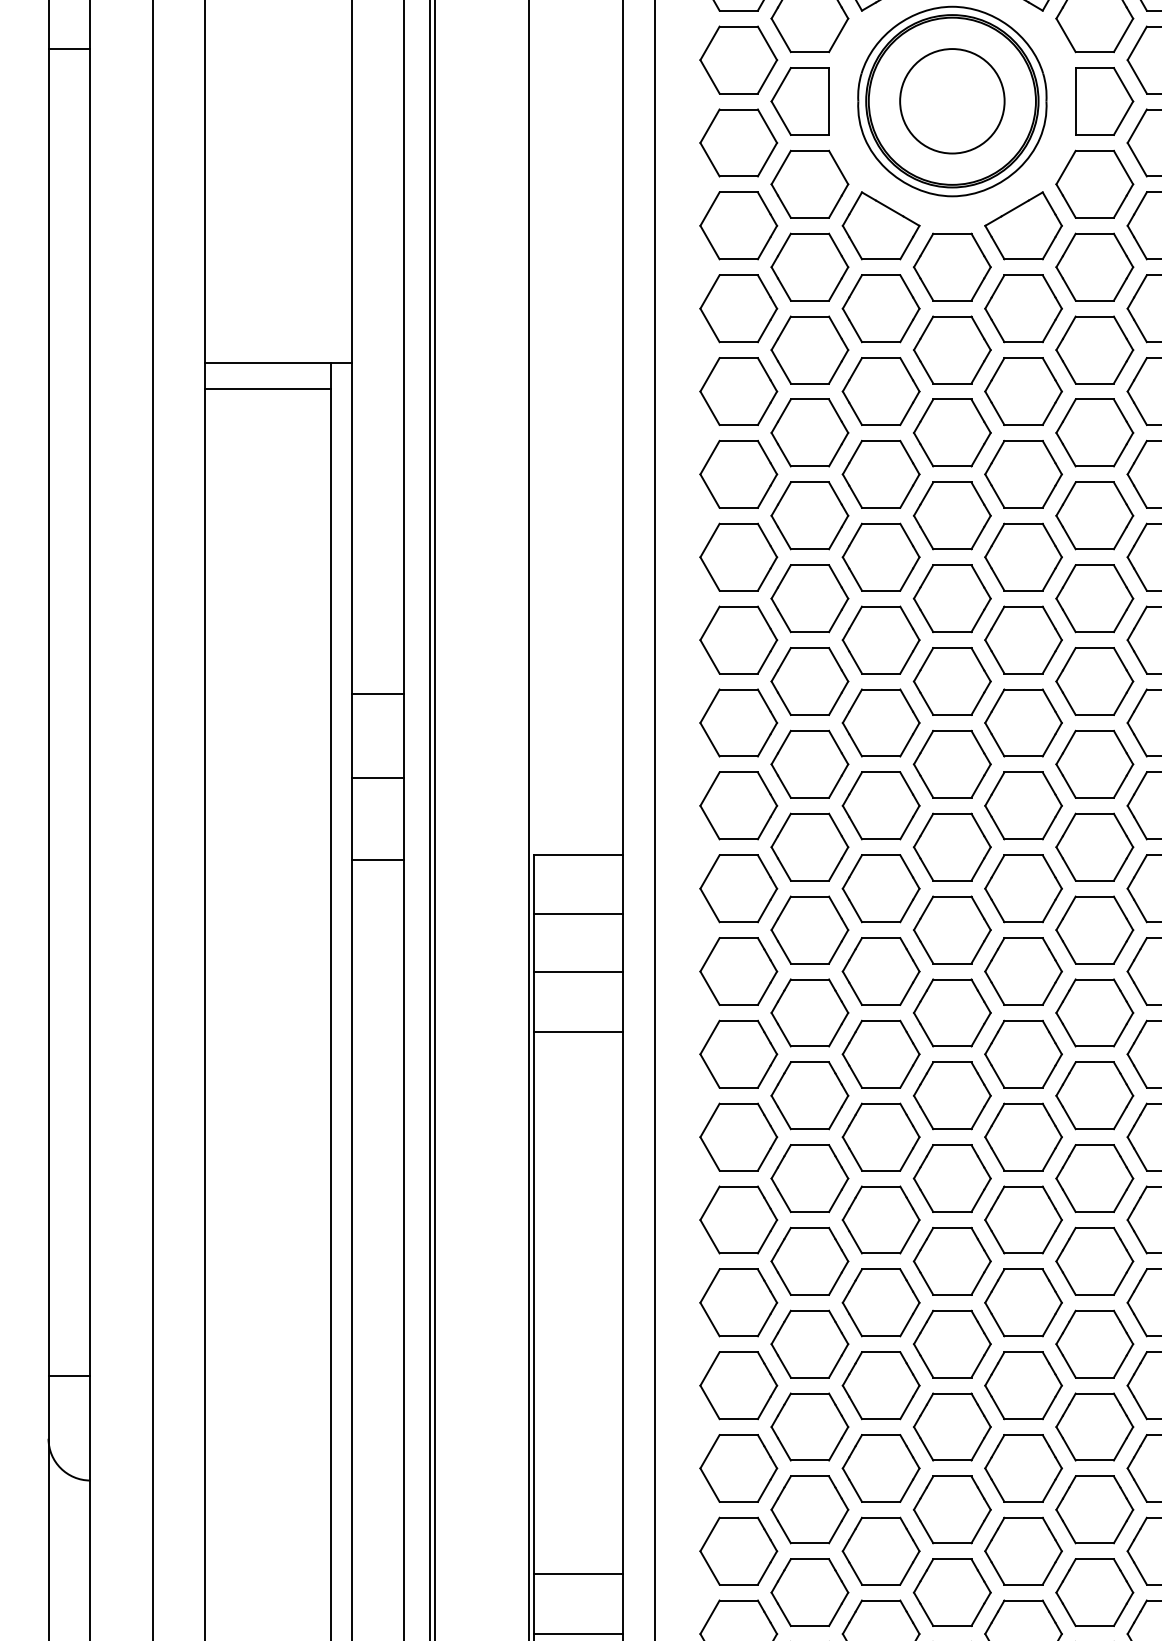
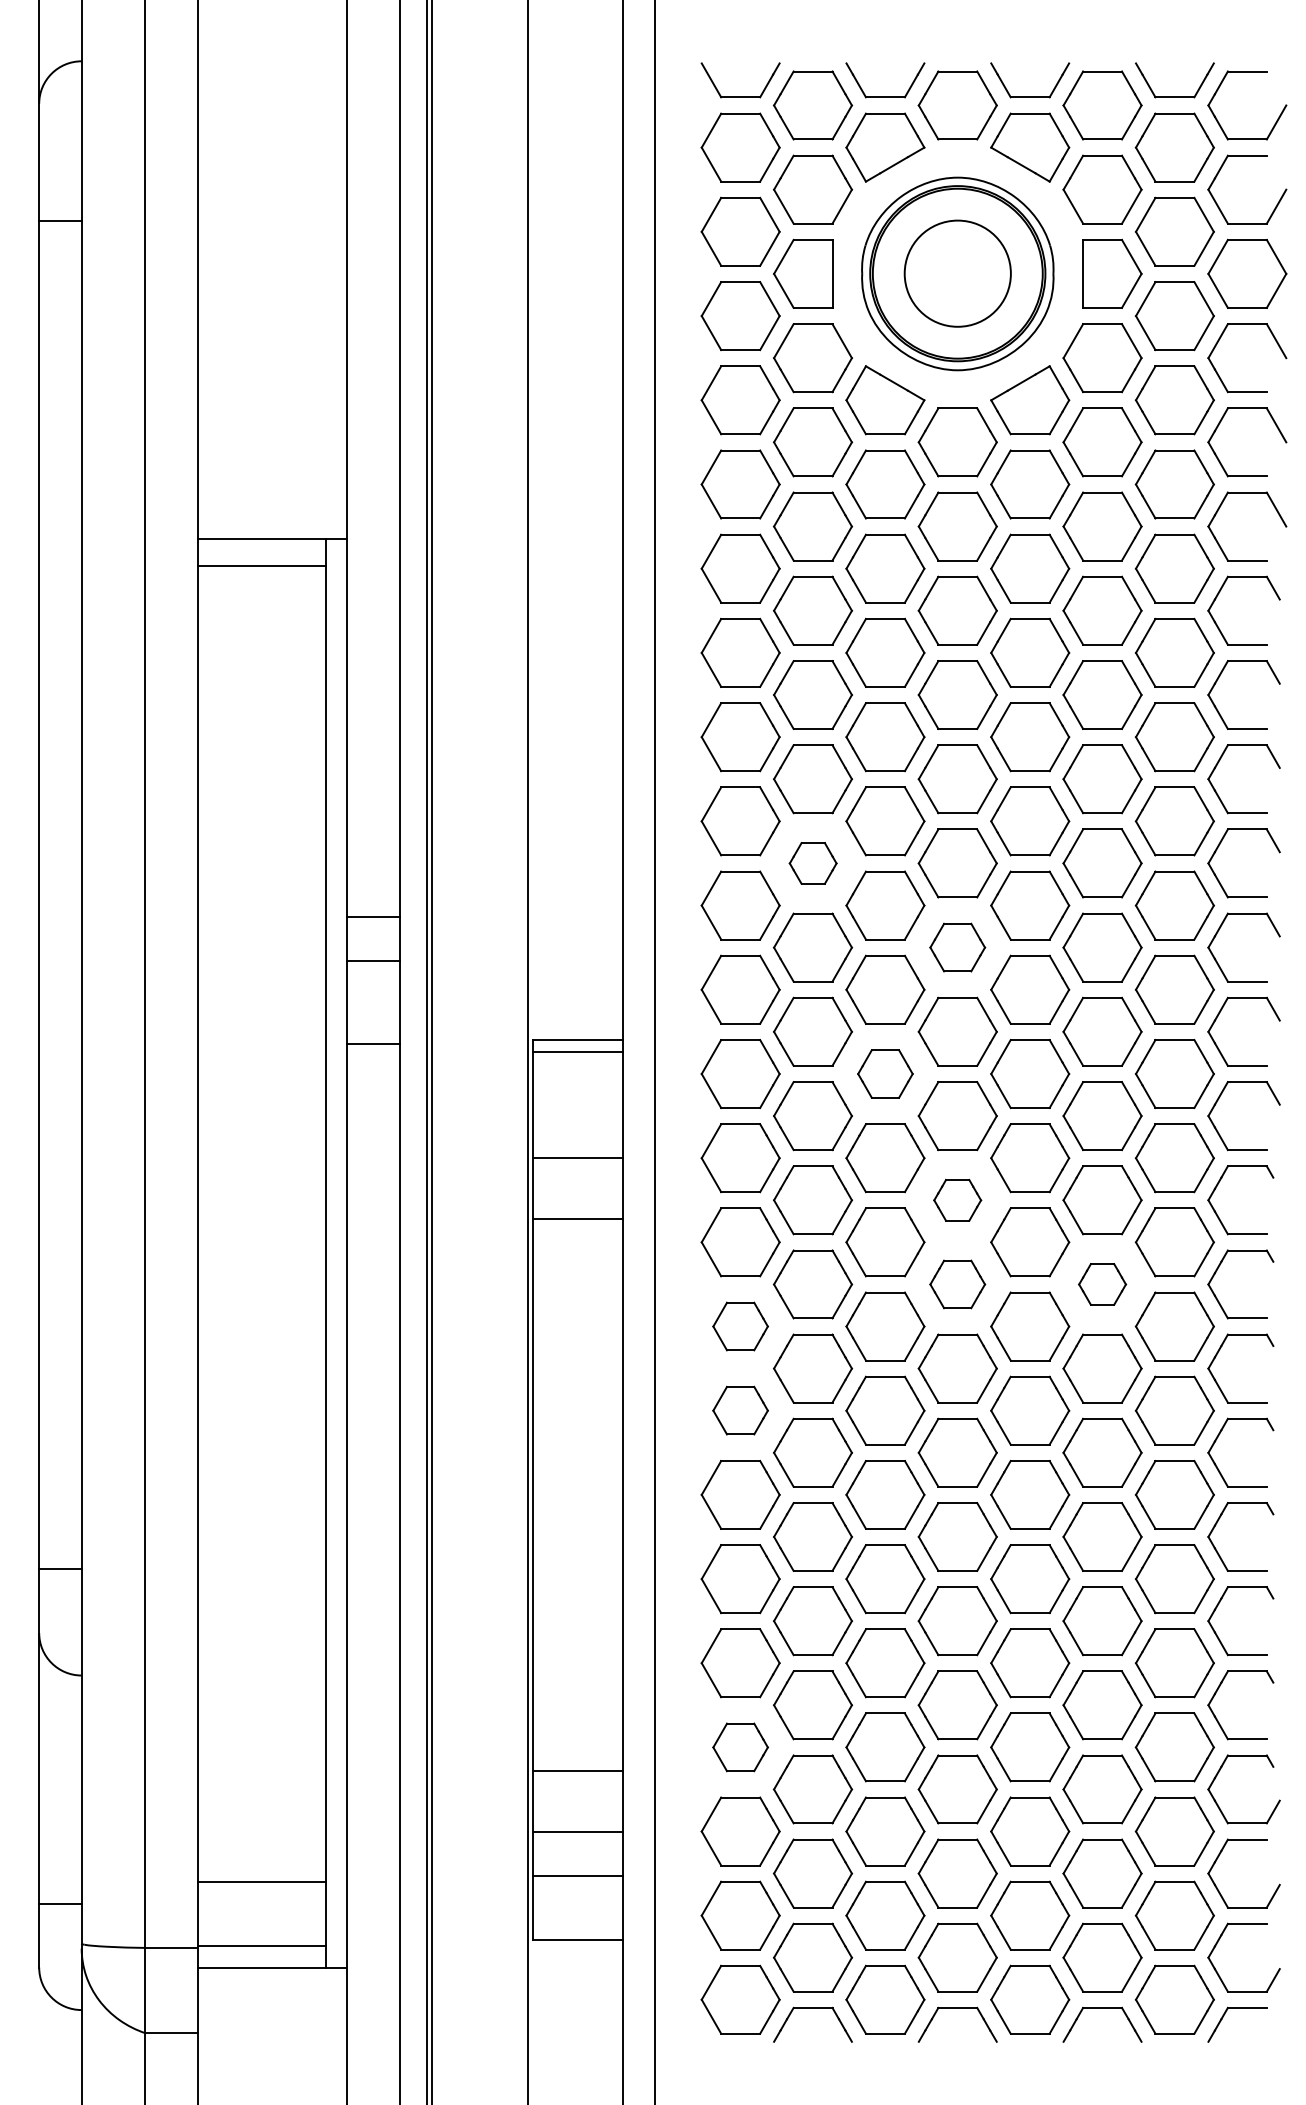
part: (810, 681) -> (813, 863), size x0.6
line: (377, 694) -> (373, 917), moved
part: (952, 764) -> (957, 947), size x0.7
part: (881, 888) -> (885, 1073), size x0.7
line: (579, 913) -> (578, 1052), moved
part: (952, 1013) -> (957, 1200), size x0.6
part: (952, 1095) -> (957, 1284), size x0.7
part: (1094, 1095) -> (1102, 1284), size x0.6
part: (738, 1137) -> (740, 1326), size x0.7
part: (738, 1219) -> (740, 1410), size x0.7
part: (738, 1551) -> (740, 1747), size x0.7

